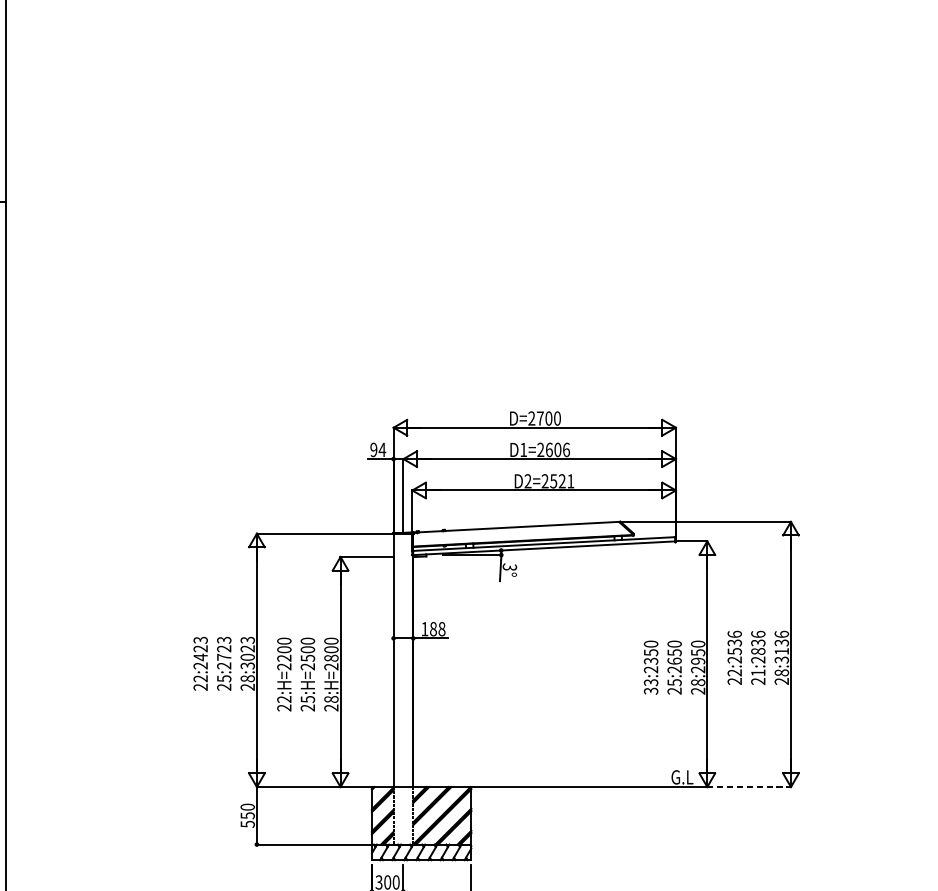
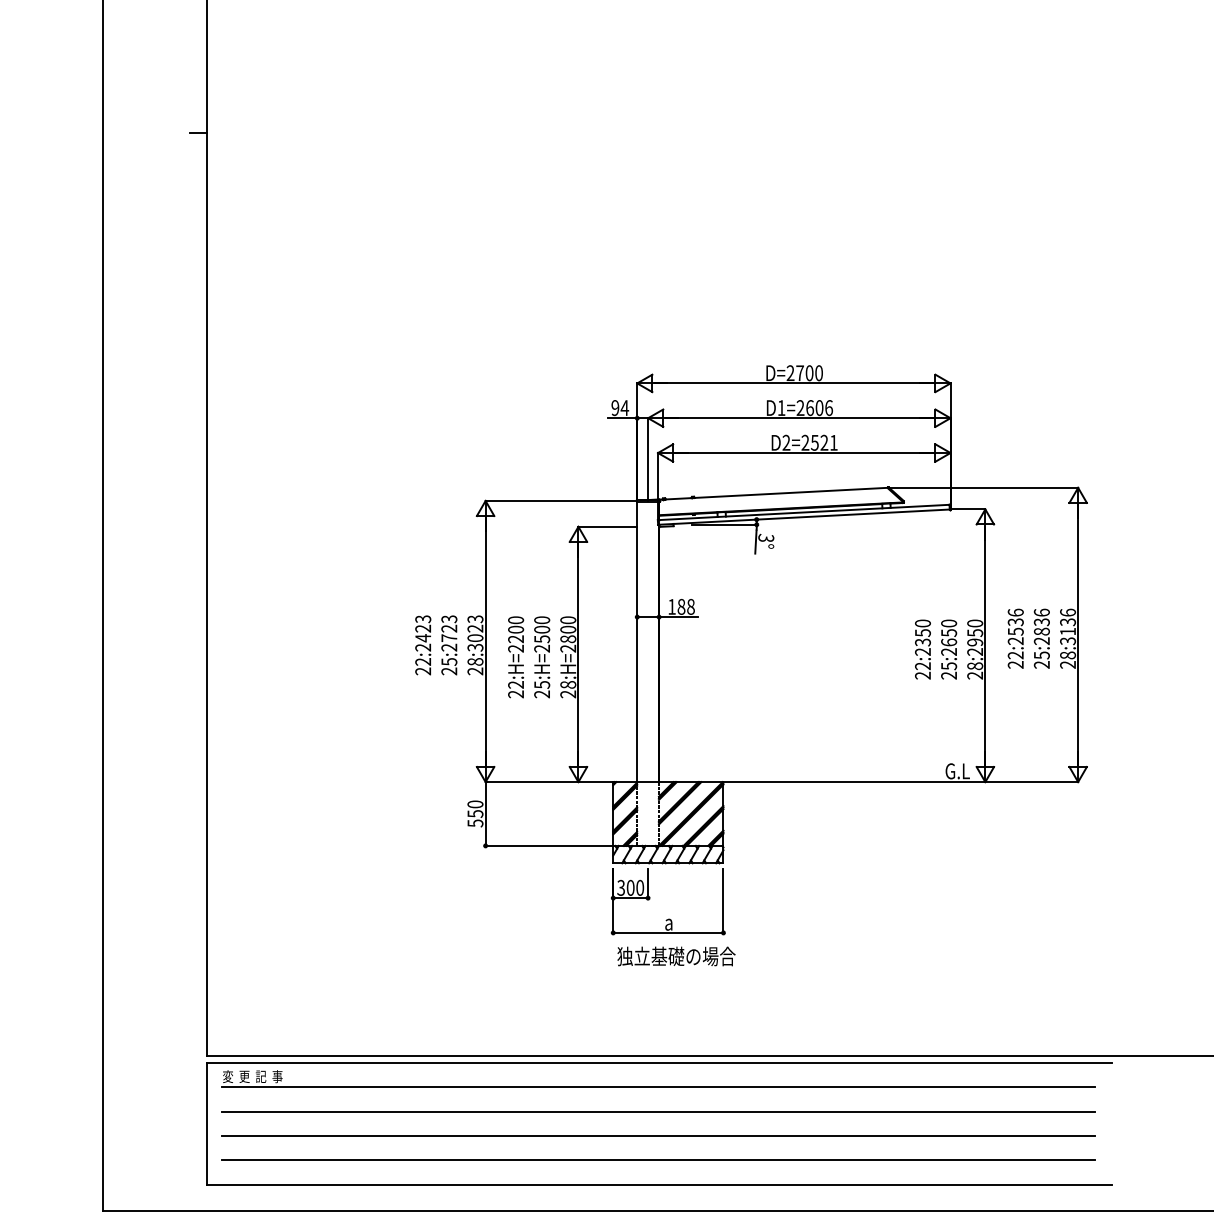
text: (757, 672) -> (1041, 655), 21:2836 -> 25:2836
text: (650, 686) -> (922, 670), 33:2350 -> 22:2350
line: (748, 787) -> (1031, 782), dashed -> solid

